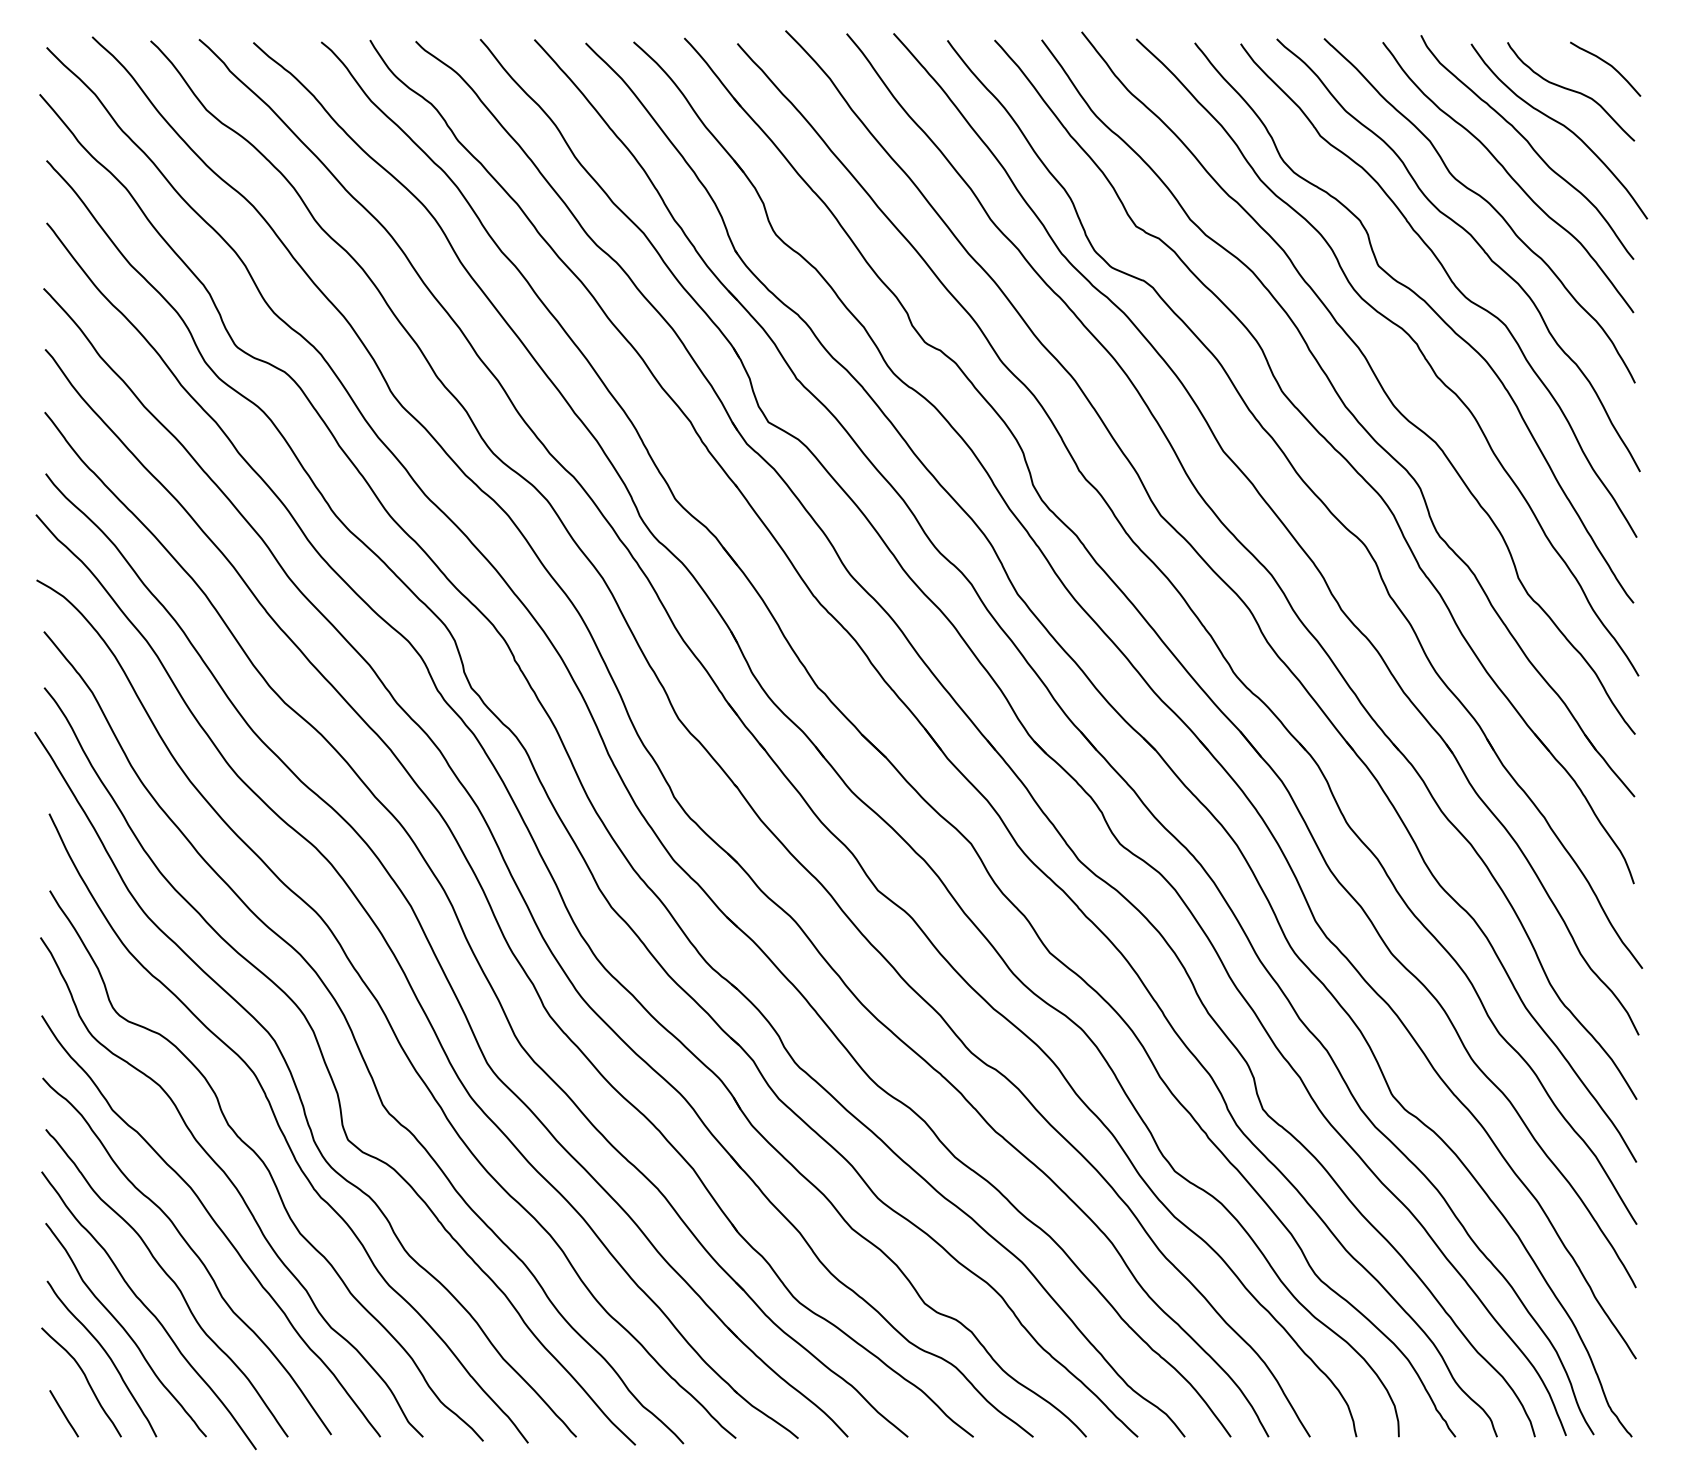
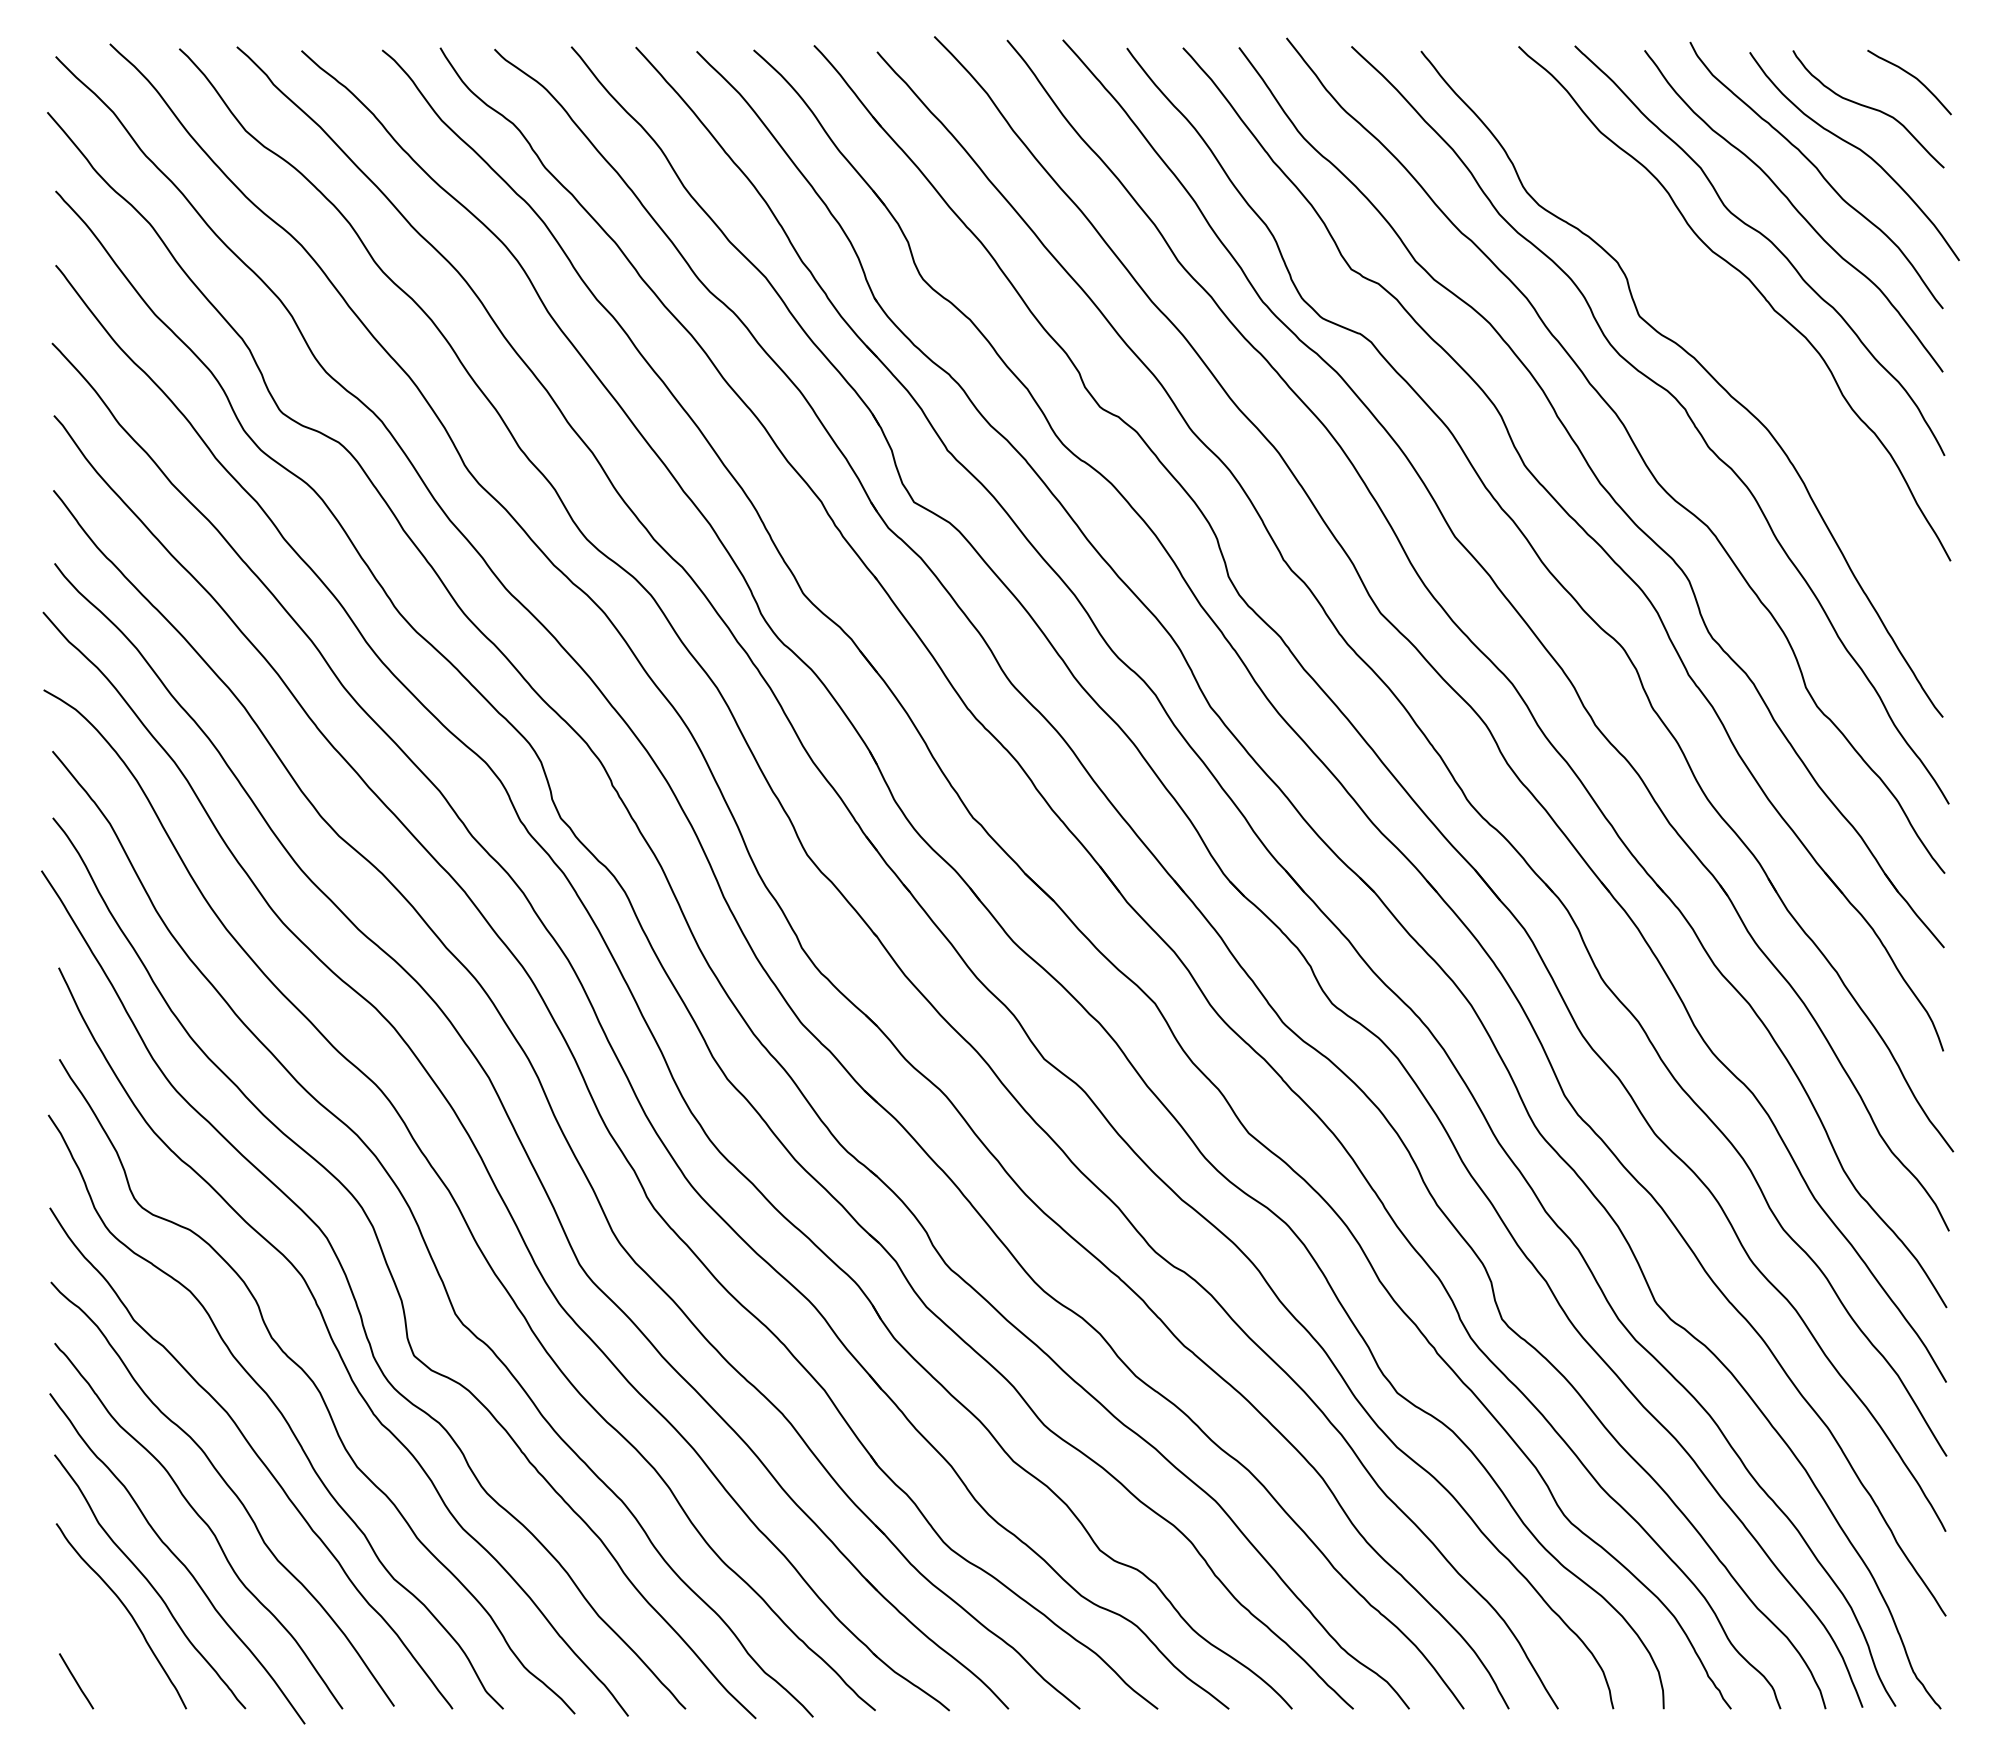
curve: (1451, 282) -> (1726, 336), removed
curve: (86, 1379) -> (102, 1640), removed

